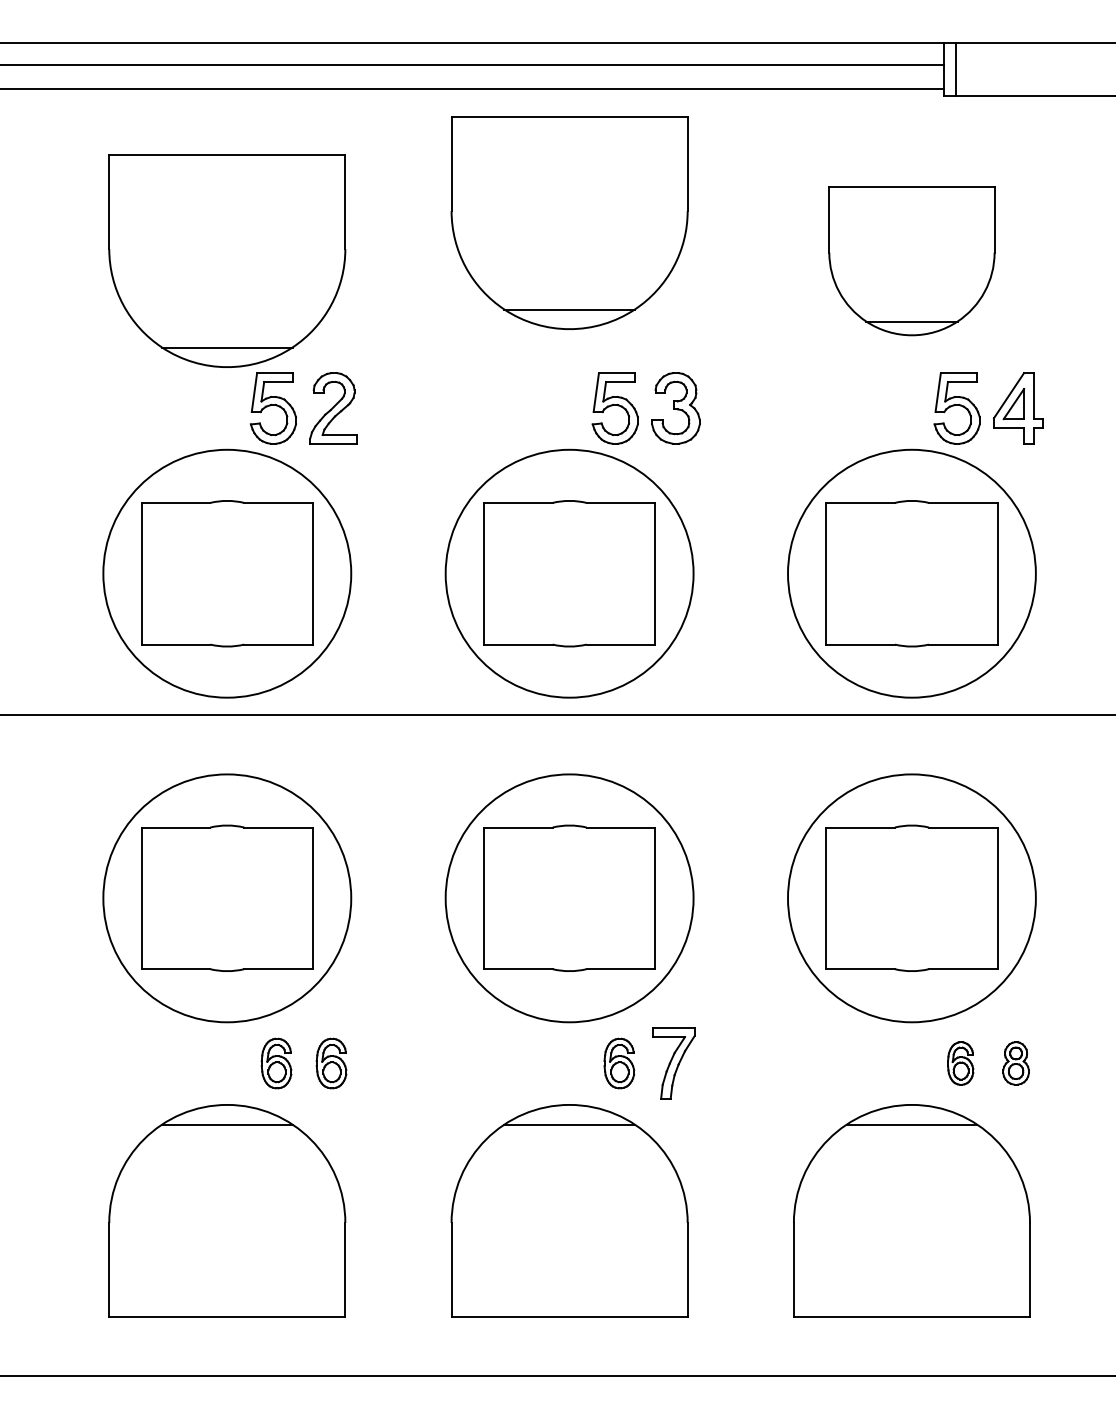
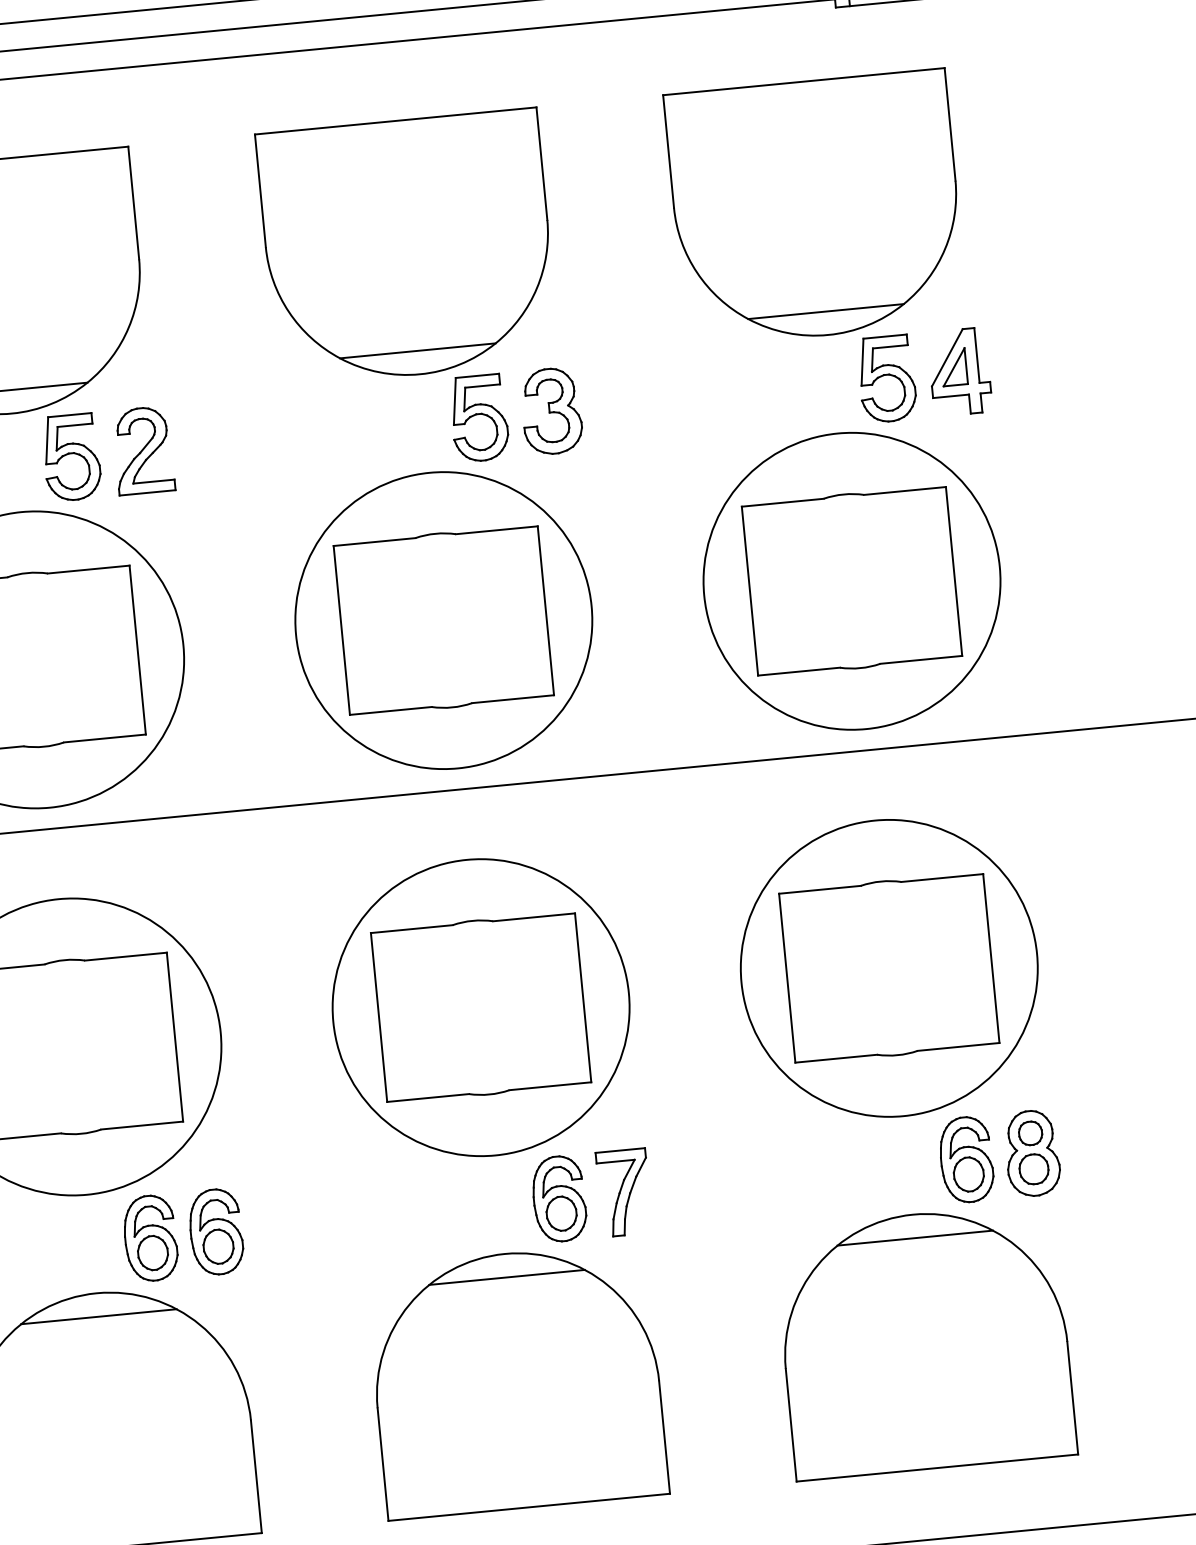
part: (569, 222) -> (407, 247), moved
part: (911, 260) -> (815, 207), size x1.43
part: (276, 1063) -> (150, 1238), size x1.43
part: (331, 1063) -> (216, 1231), size x1.43
part: (619, 1063) -> (559, 1198), size x1.43
part: (960, 1063) -> (966, 1159), size x1.67
part: (1015, 1063) -> (1031, 1153), size x1.67

